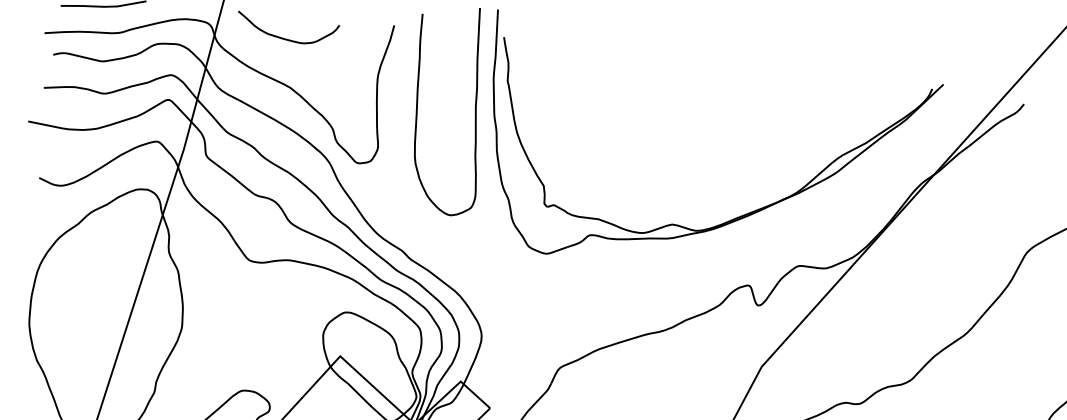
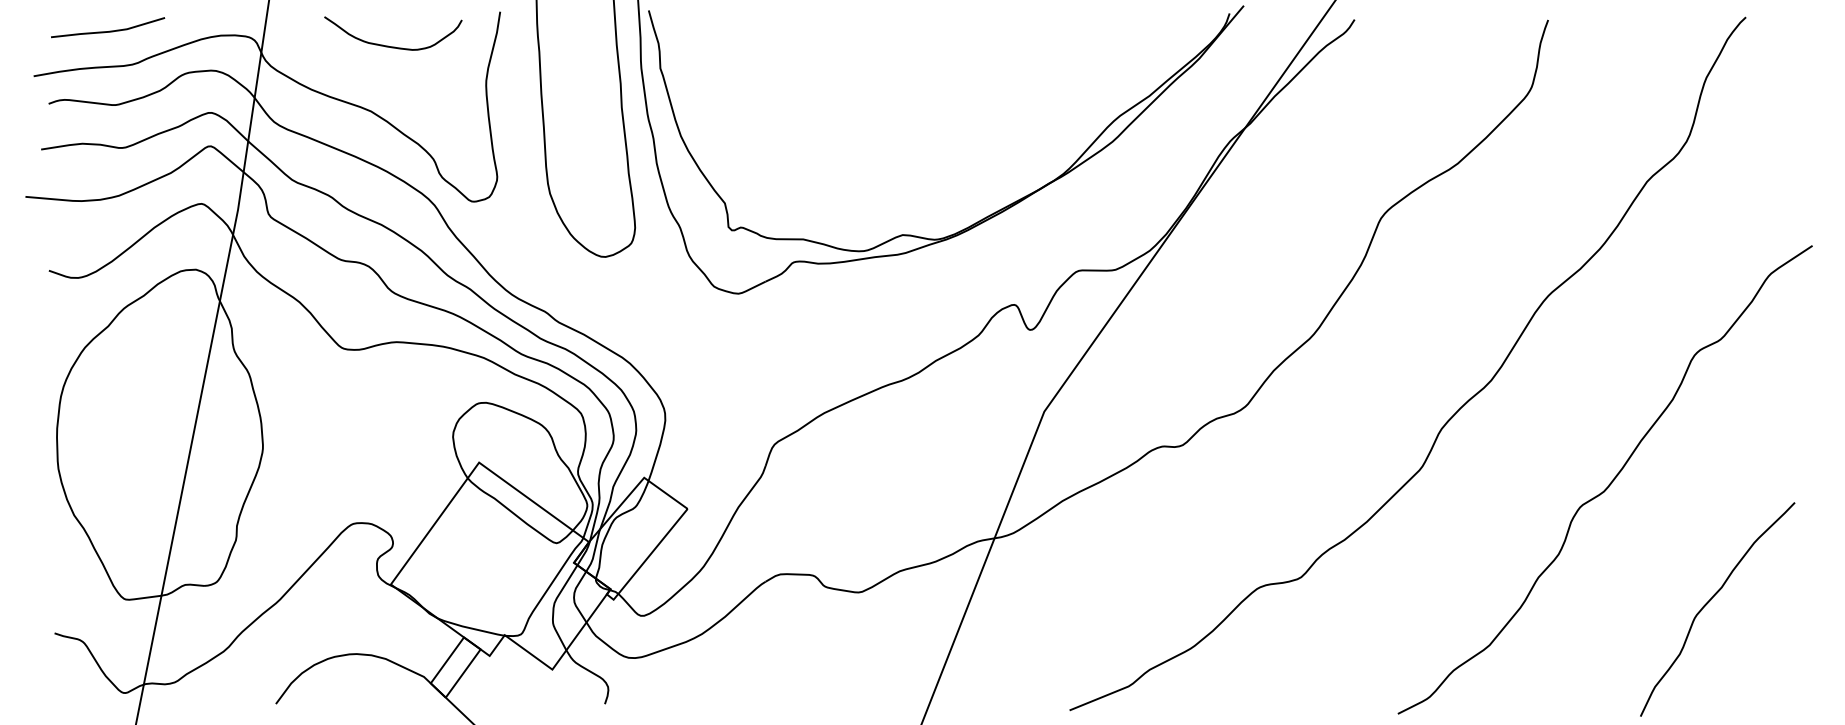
curve: (283, 37) -> (388, 45), moved

